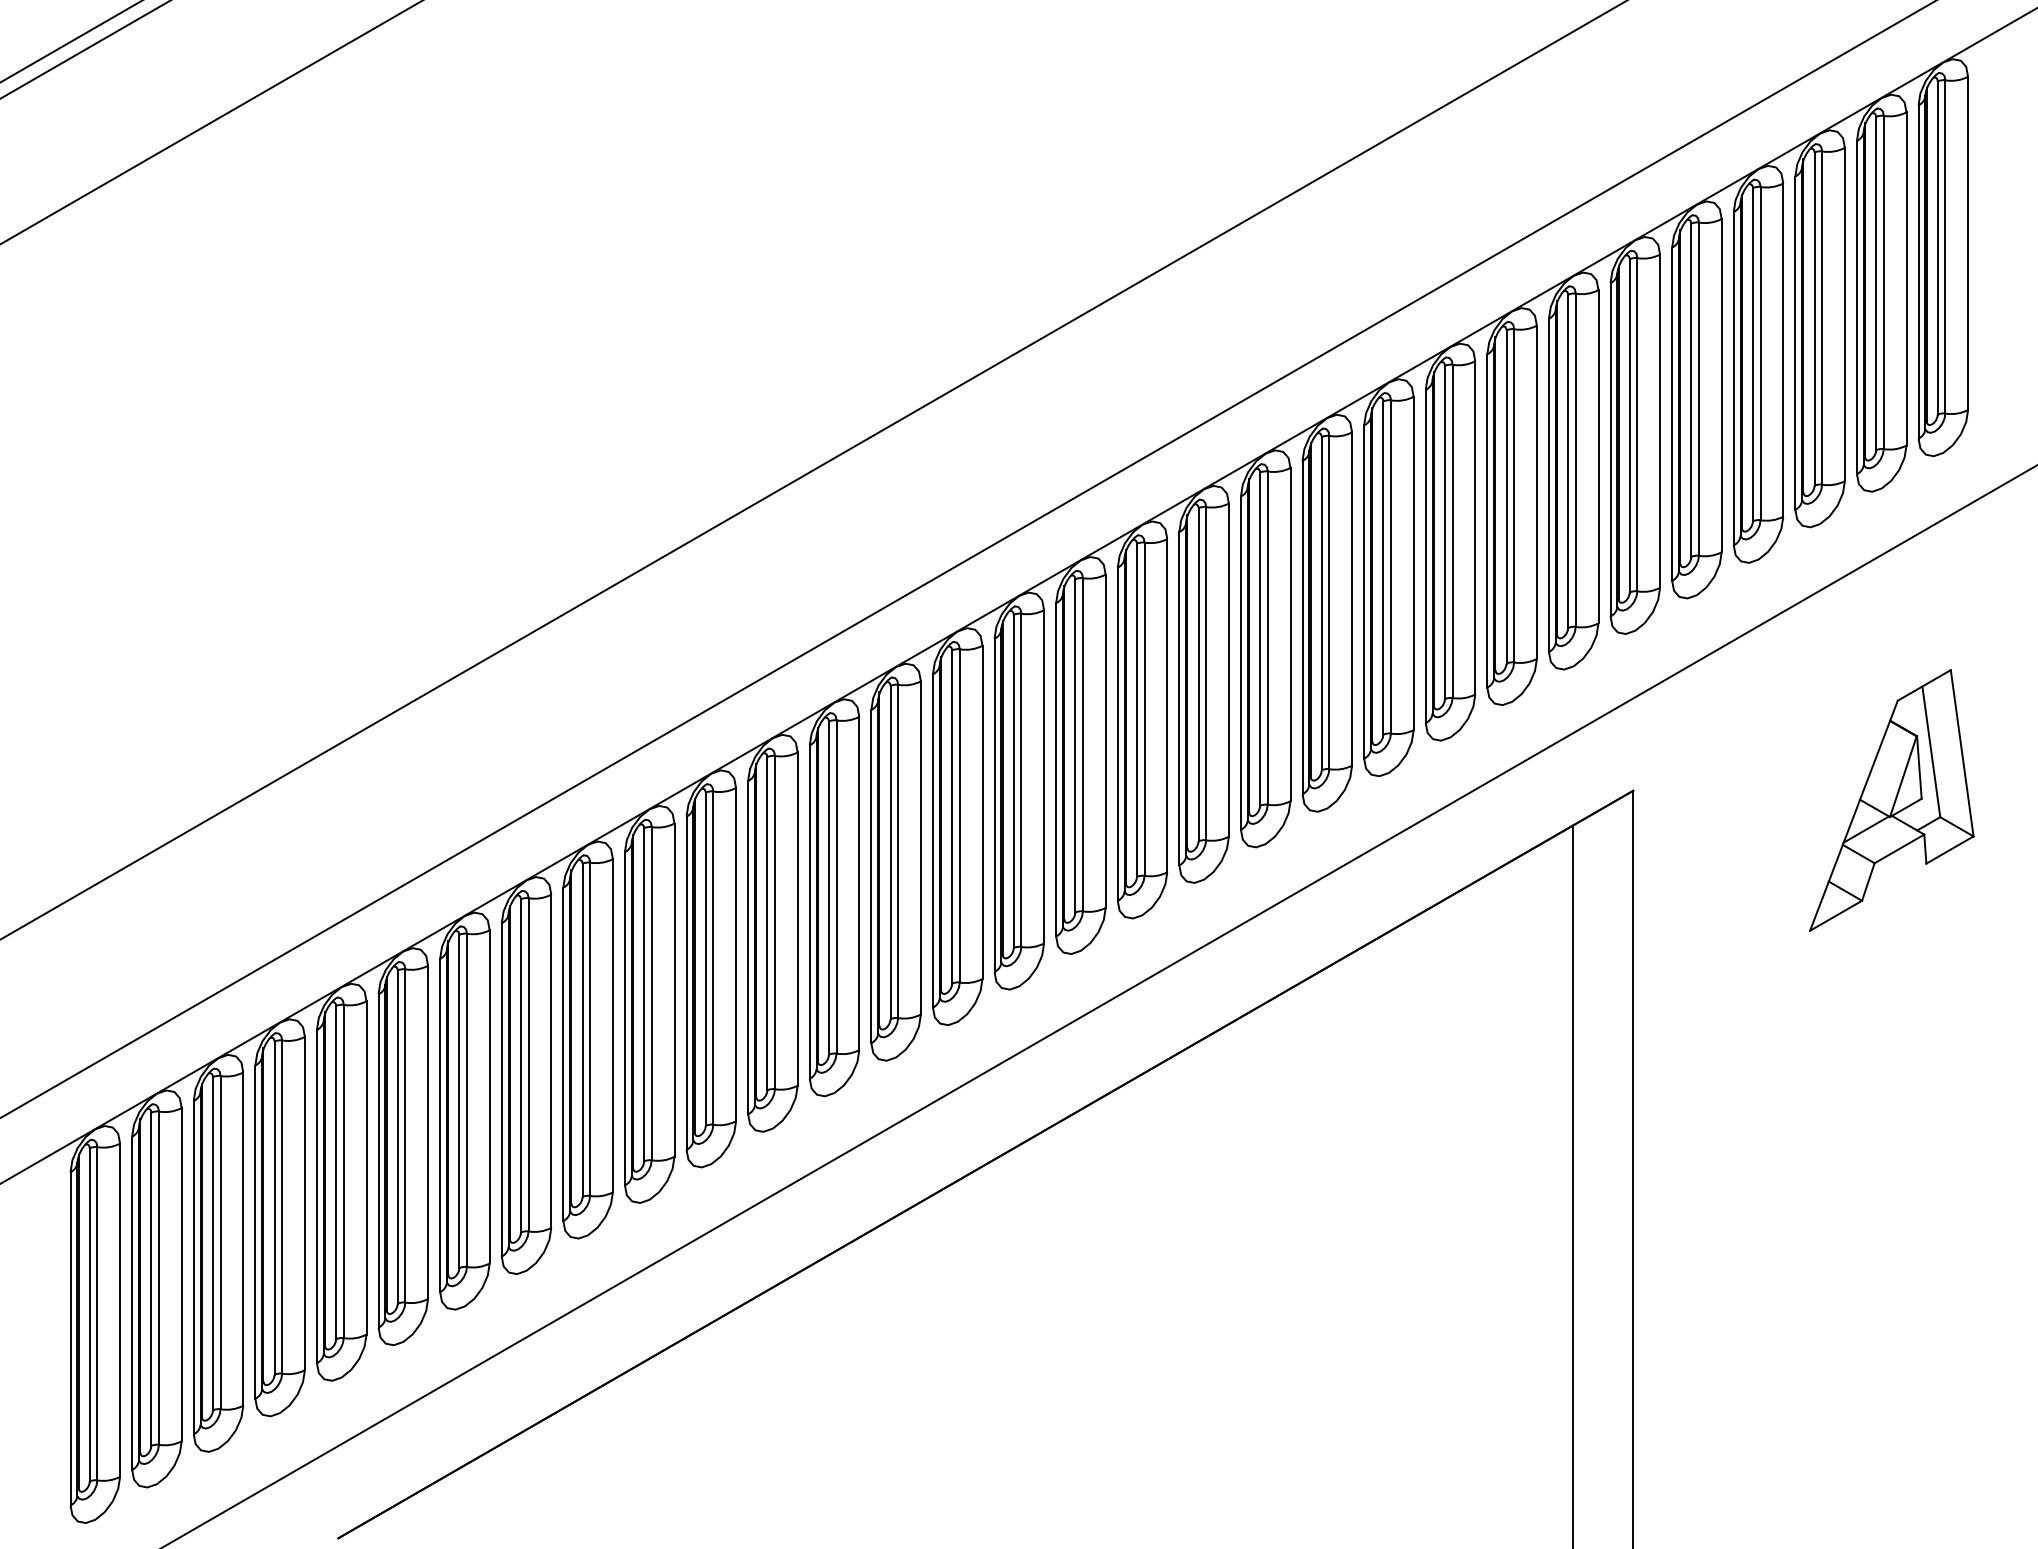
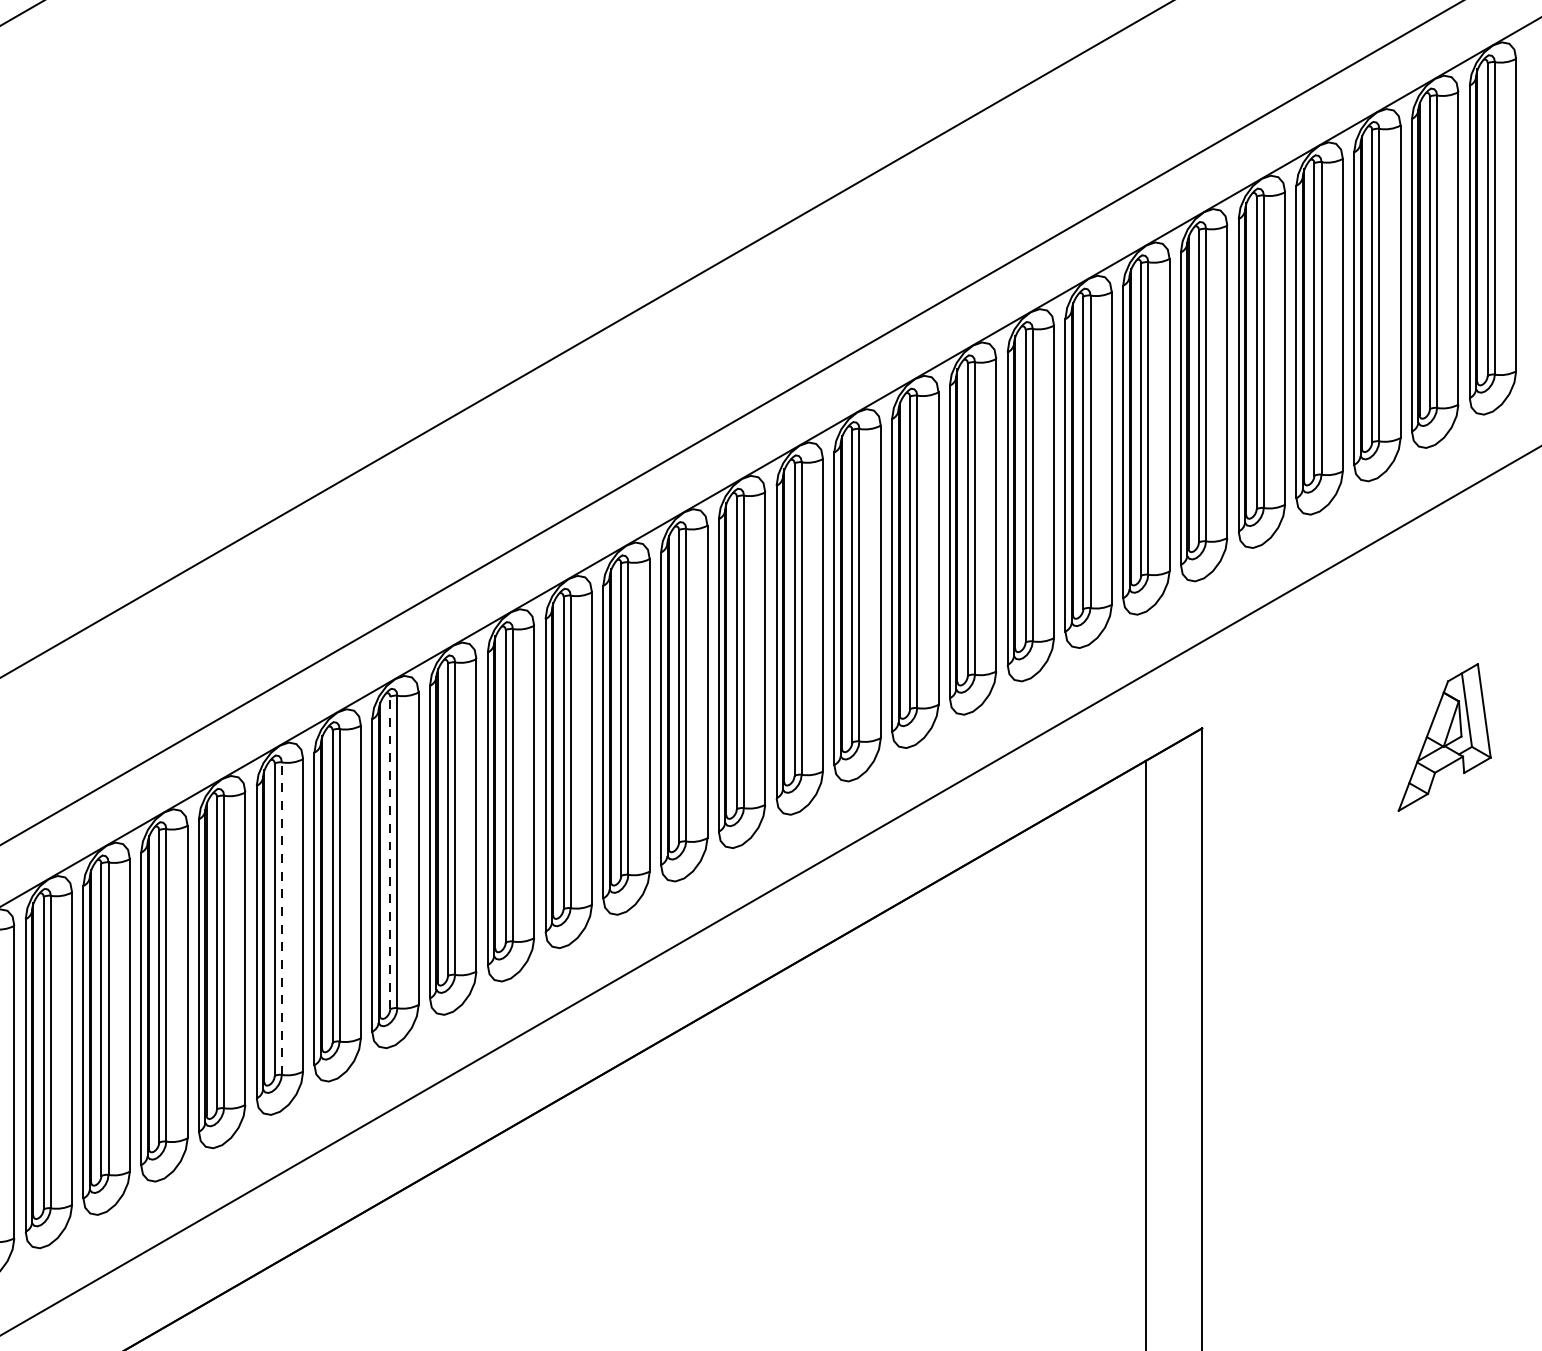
part: (1891, 800) -> (1444, 737), size x0.6
line: (767, 923) -> (390, 852), solid -> dashed
line: (651, 993) -> (281, 918), solid -> dashed

